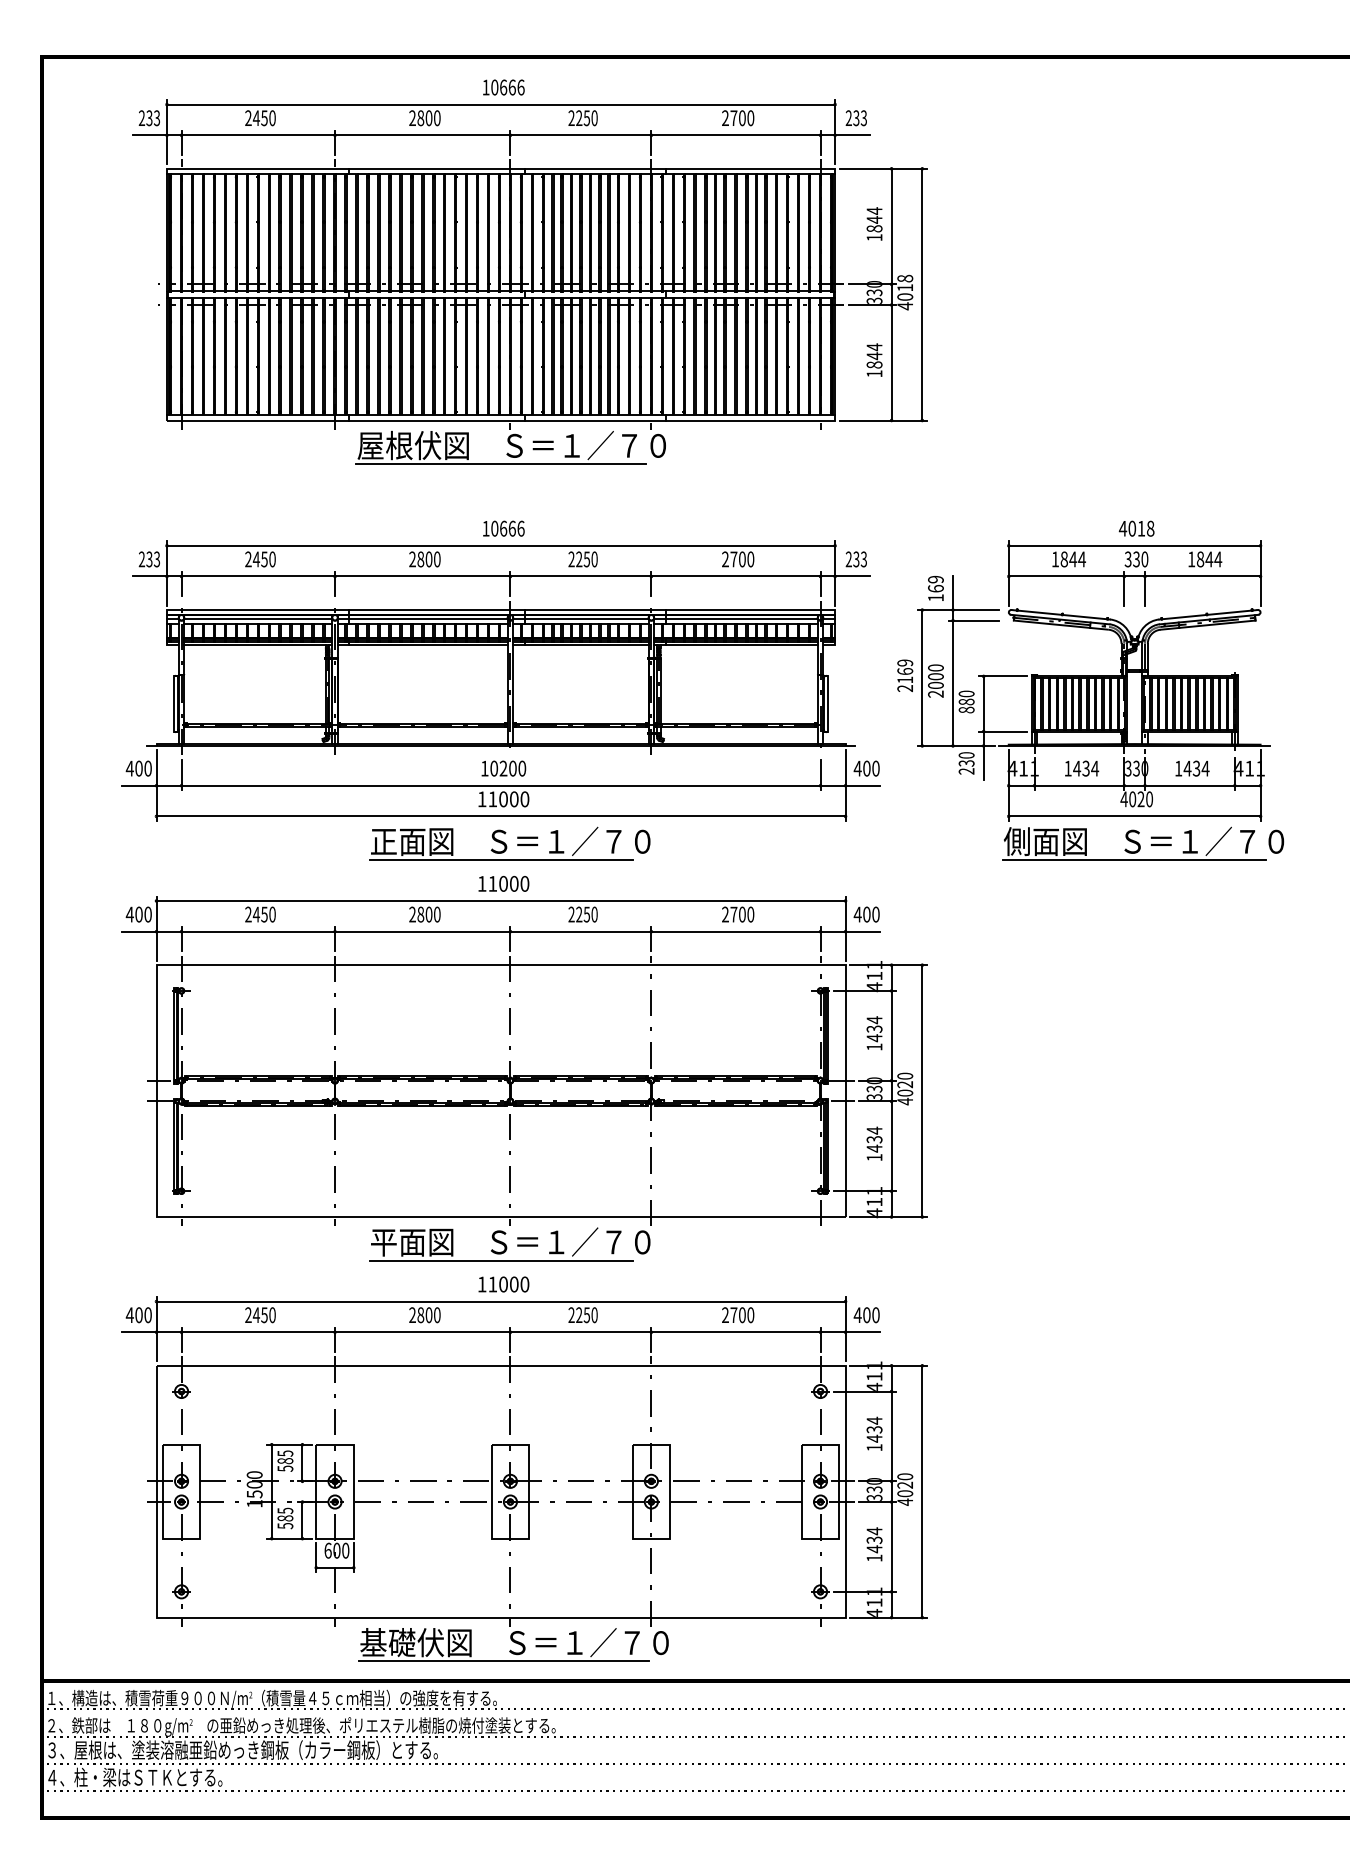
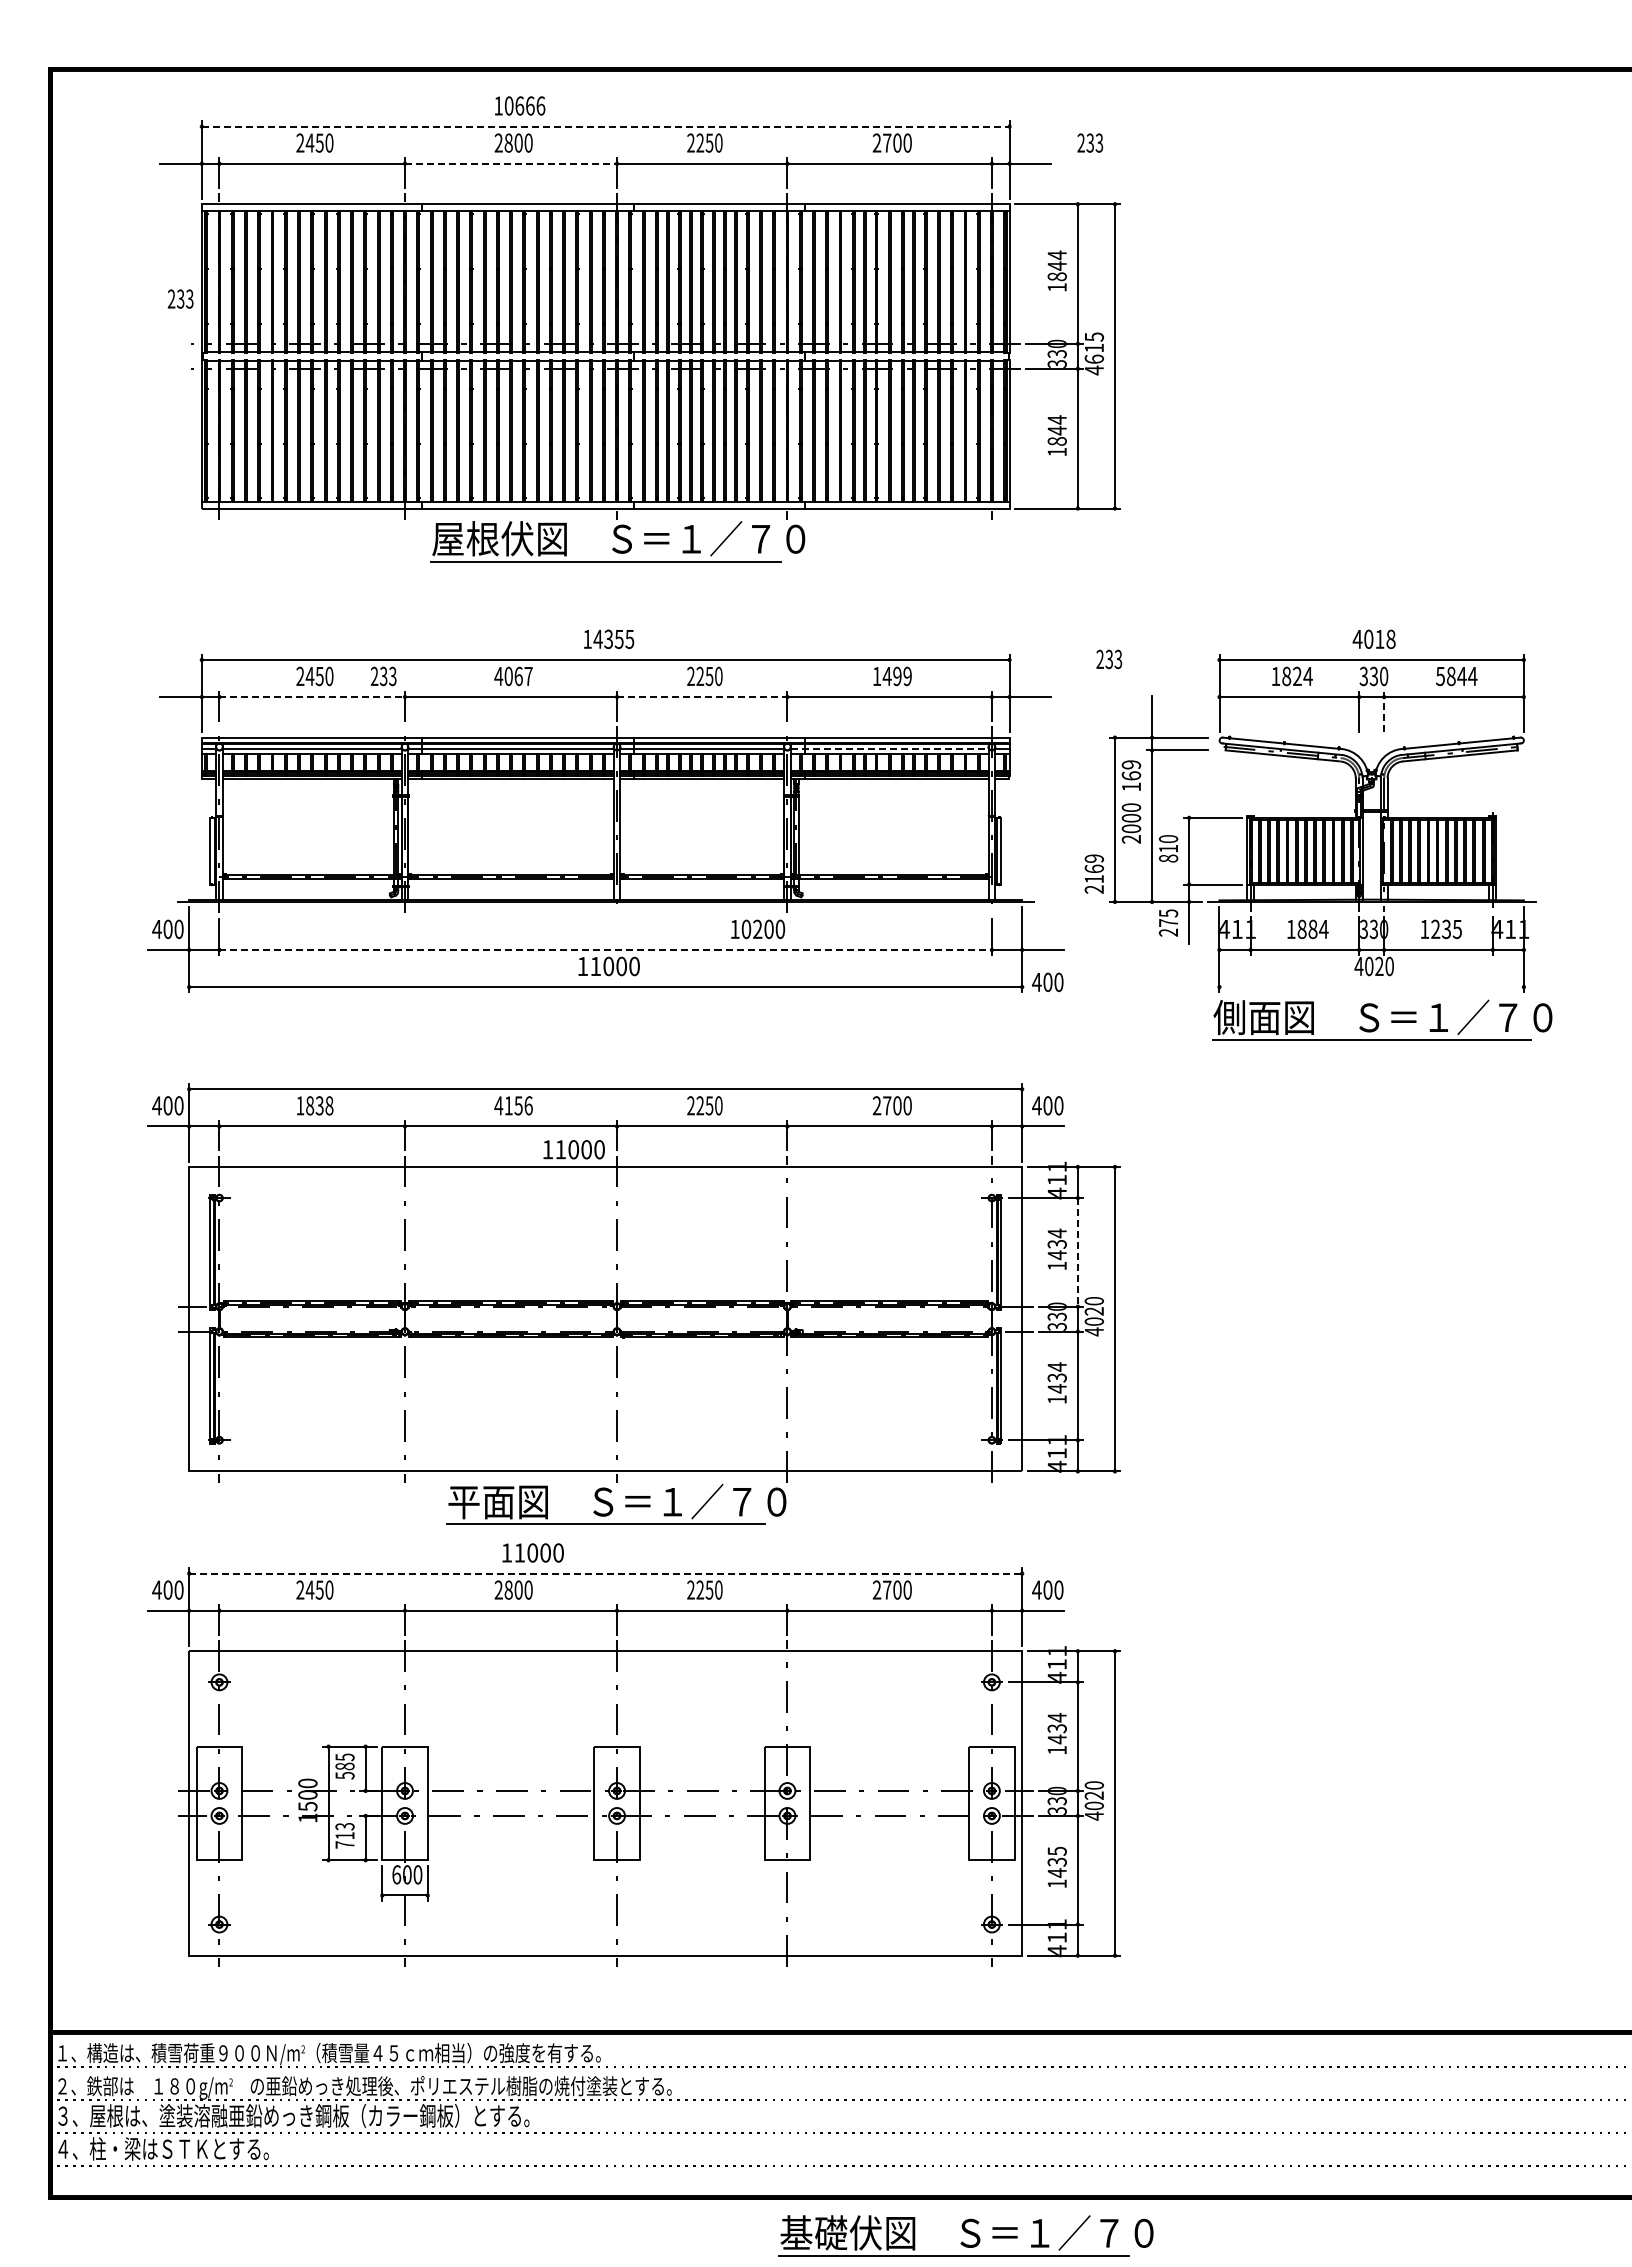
text: (504, 87) -> (520, 105), moved
line: (500, 104) -> (605, 126), solid -> dashed
text: (149, 117) -> (180, 298), moved
text: (856, 117) -> (1090, 142), moved
line: (423, 135) -> (511, 163), solid -> dashed
text: (904, 287) -> (1093, 347), 4018 -> 4615
text: (507, 528) -> (613, 638), 10666 -> 14355
text: (1073, 558) -> (1297, 675), 1844 -> 1824
text: (149, 559) -> (383, 676), moved
text: (424, 559) -> (513, 676), 2800 -> 4067
text: (737, 559) -> (891, 676), 2700 -> 1499
text: (856, 559) -> (1109, 659), moved
text: (1191, 559) -> (1440, 676), 1844 -> 5844
line: (258, 576) -> (312, 697), solid -> dashed
line: (581, 576) -> (702, 697), solid -> dashed
text: (935, 588) -> (1131, 775), moved
line: (1145, 589) -> (1384, 712), solid -> dashed
line: (735, 619) -> (889, 748), solid -> dashed
text: (904, 675) -> (1093, 873), moved
text: (966, 701) -> (1168, 848), 880 -> 810
text: (966, 759) -> (1168, 918), 230 -> 275
text: (866, 767) -> (1047, 981), moved
text: (503, 768) -> (757, 929), moved
text: (1081, 768) -> (1307, 929), 1434 -> 1884
text: (1196, 768) -> (1446, 929), 1434 -> 1235
line: (501, 786) -> (606, 950), solid -> dashed
line: (1134, 816) -> (1371, 987), removed
part: (509, 843) -> (616, 1019), removed
text: (503, 883) -> (573, 1149), moved
text: (260, 914) -> (314, 1105), 2450 -> 1838
text: (424, 914) -> (513, 1105), 2800 -> 4156
line: (891, 1035) -> (1077, 1252), solid -> dashed
text: (503, 1284) -> (532, 1552), moved
line: (500, 1301) -> (605, 1573), solid -> dashed
text: (284, 1518) -> (344, 1835), 585 -> 713
text: (873, 1531) -> (1056, 1851), 1434 -> 1435
part: (513, 1644) -> (965, 2235), moved

